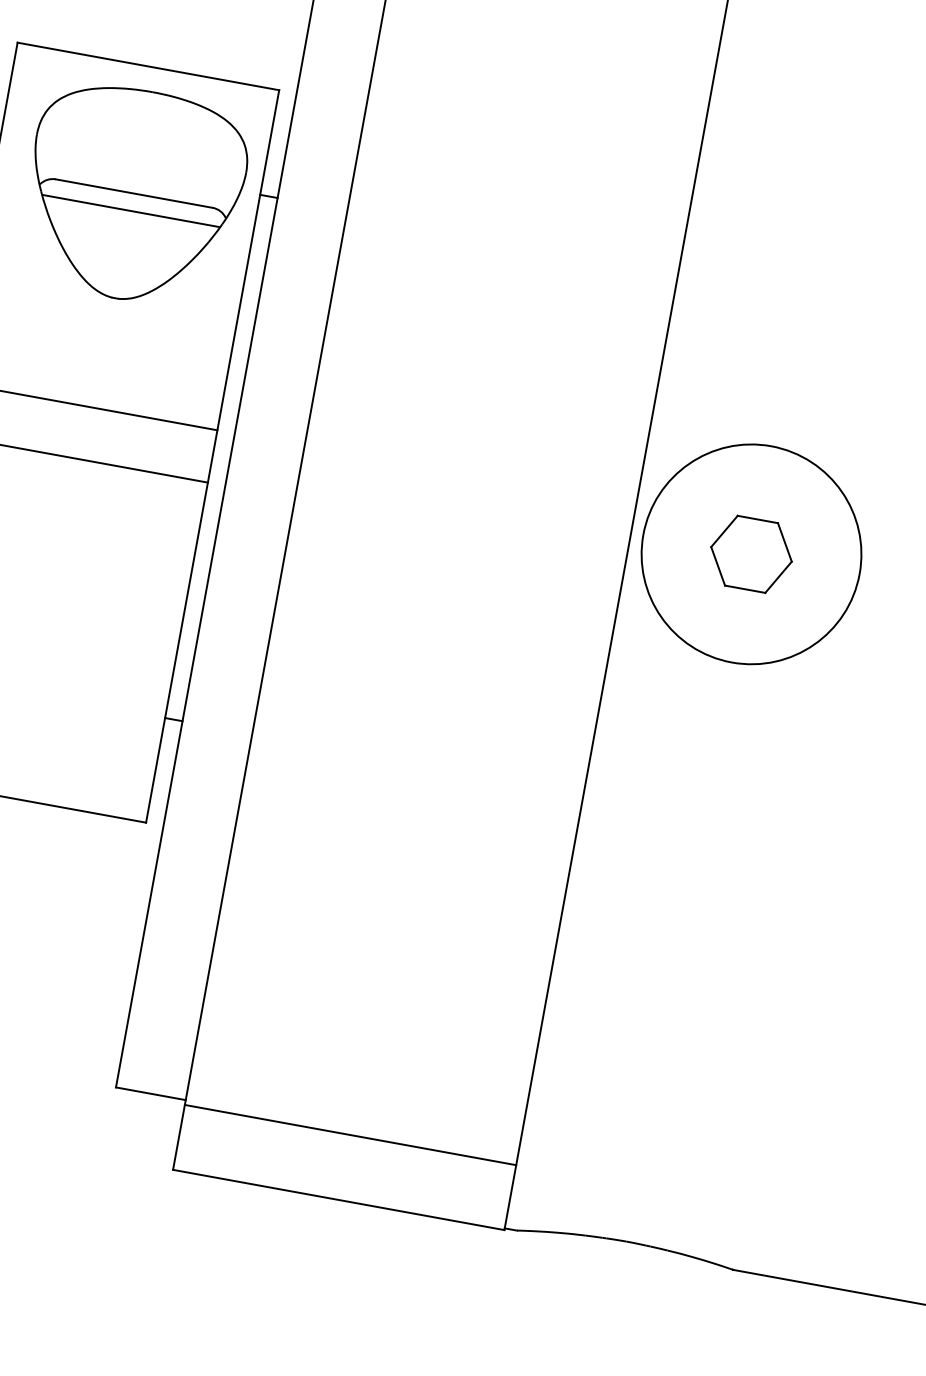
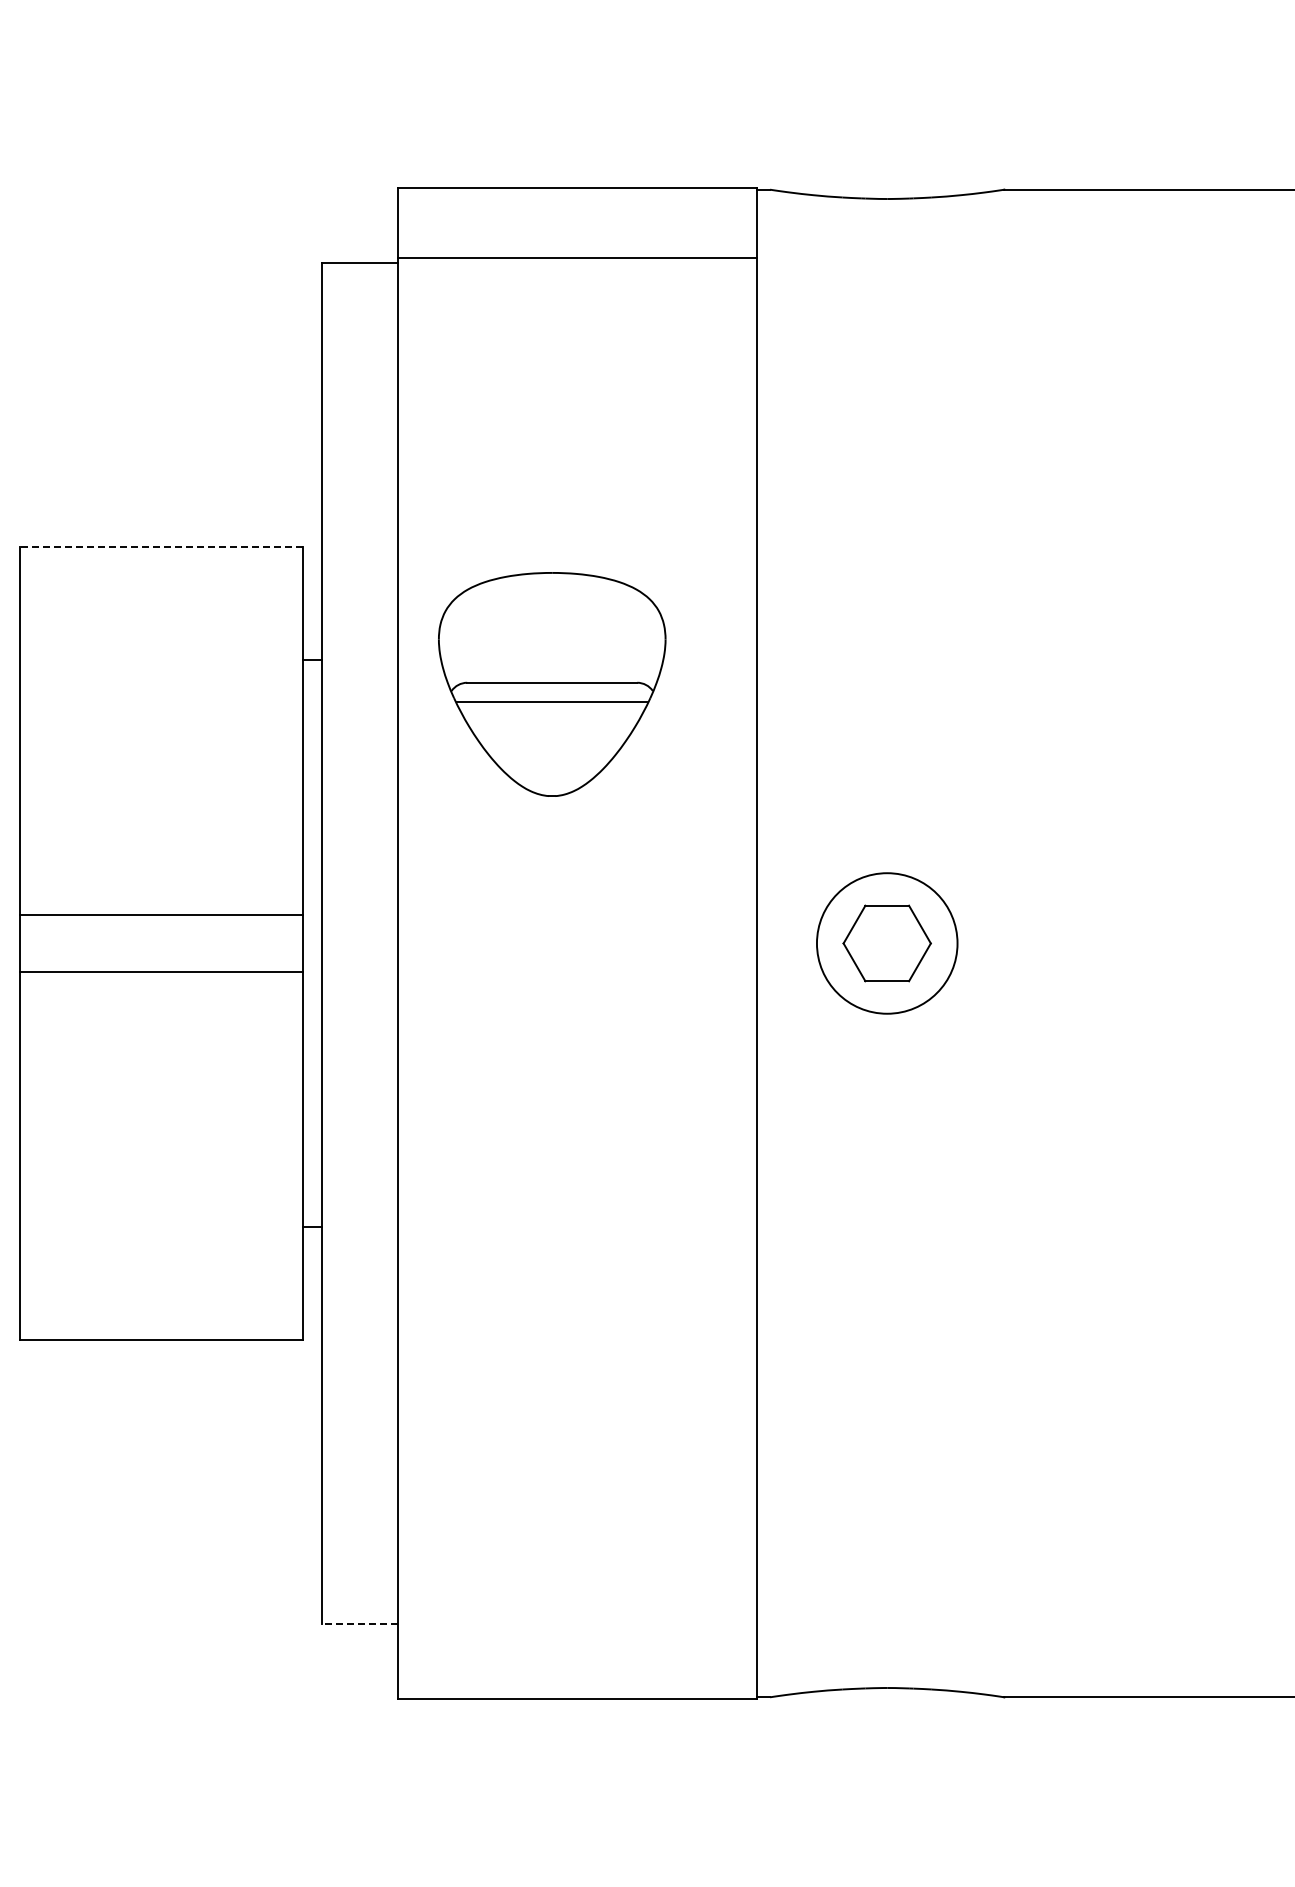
line: (148, 66) -> (161, 546), solid -> dashed
part: (134, 195) -> (552, 684), moved
circle: (751, 554) -> (887, 943), size x0.6
line: (151, 1093) -> (360, 1623), solid -> dashed
line: (349, 1134) -> (576, 1628), removed

